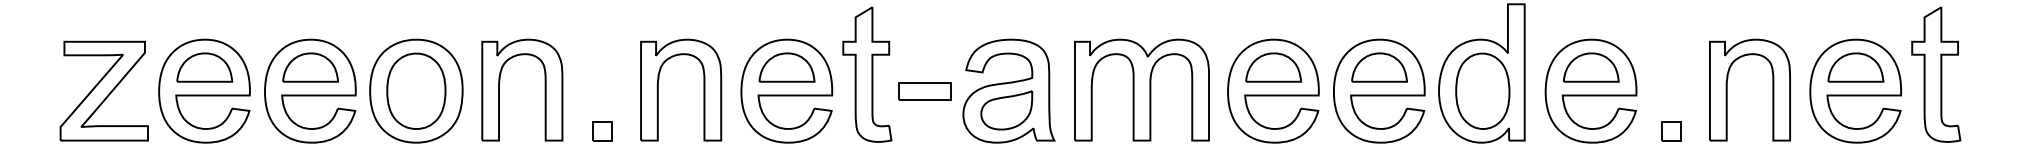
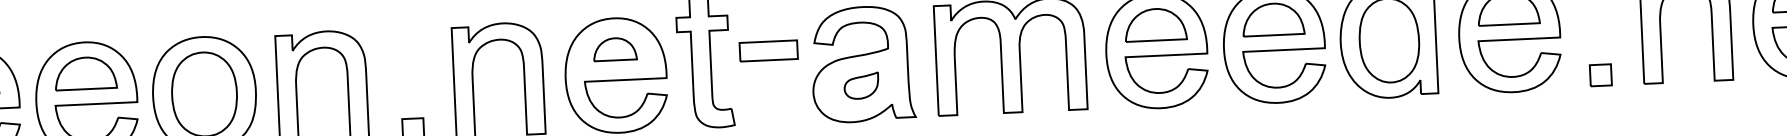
part: (786, 67) -> (614, 49), size x0.7
part: (924, 91) -> (768, 51), moved
part: (1006, 110) -> (861, 85), size x0.6

